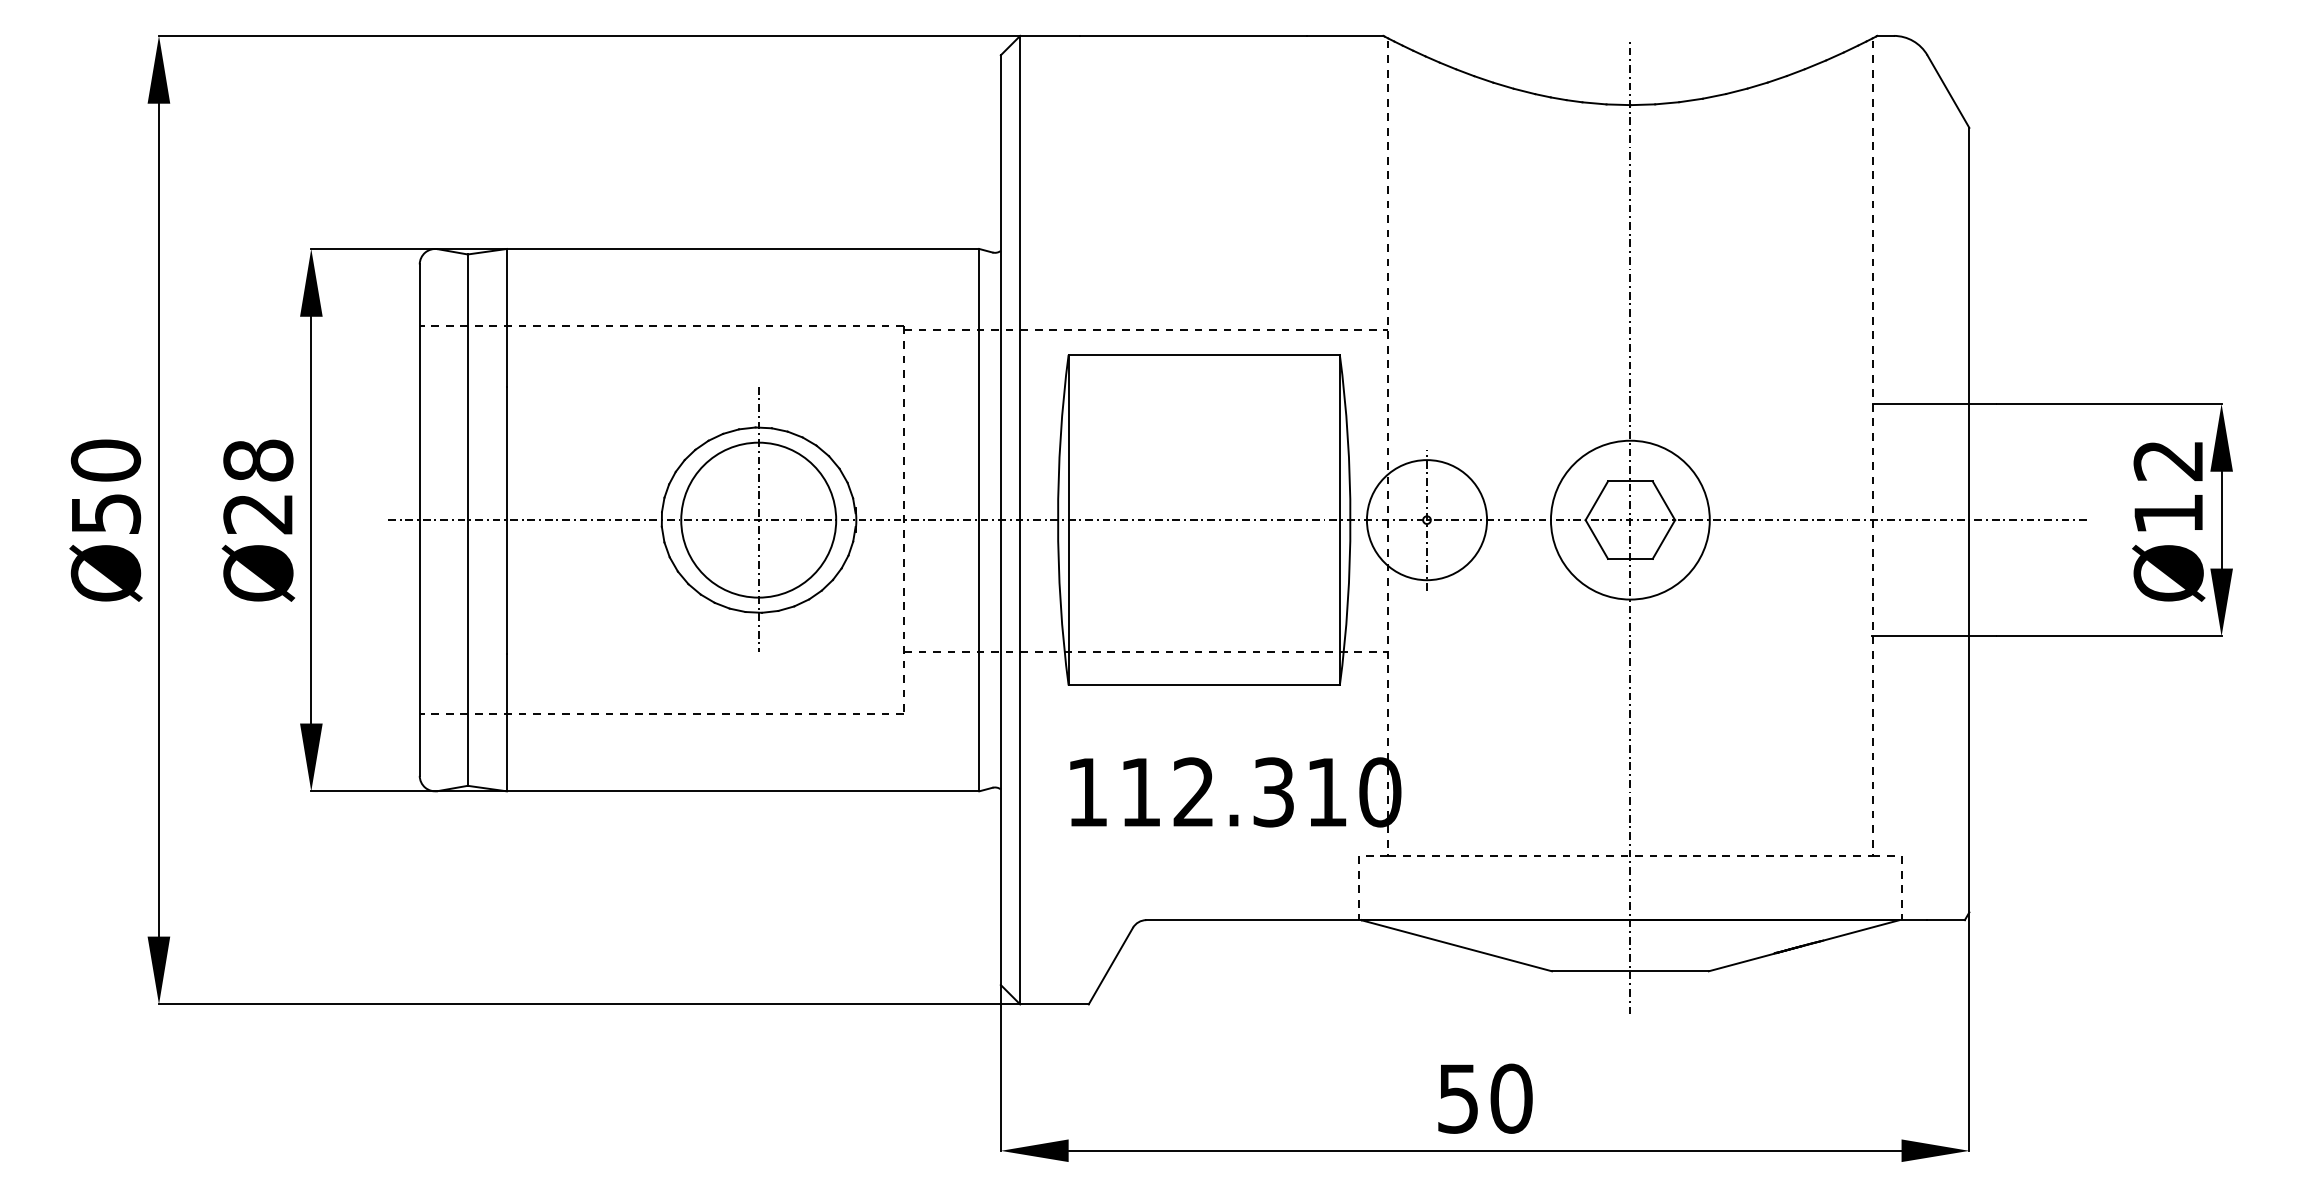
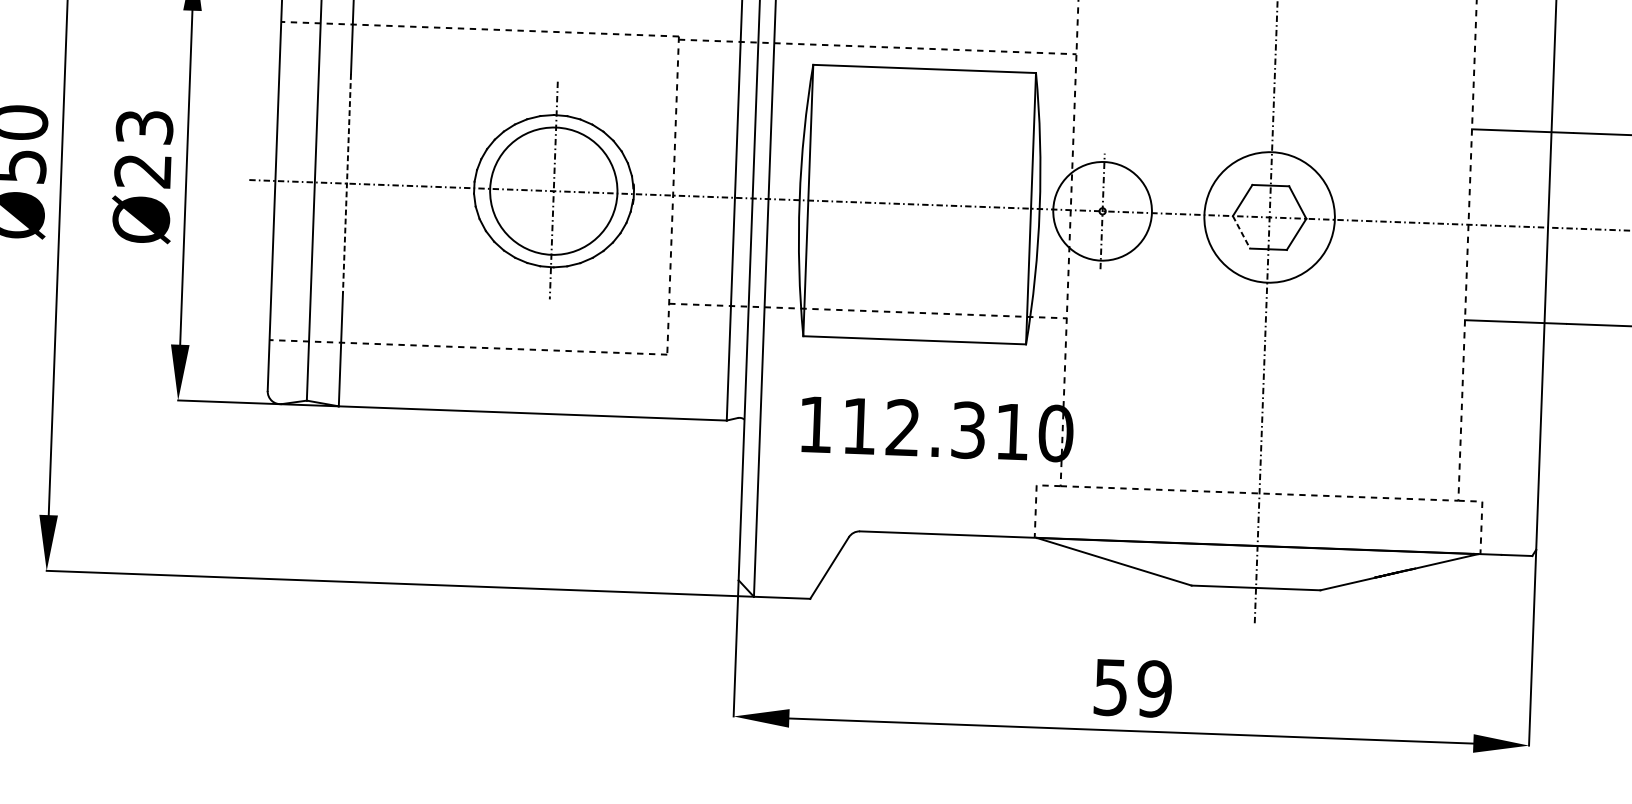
text: (258, 460) -> (144, 127), Ø28 -> Ø23
line: (506, 520) -> (346, 183), solid -> dashed
line: (1597, 539) -> (1242, 232), solid -> dashed
text: (1511, 1098) -> (1154, 688), 50 -> 59

